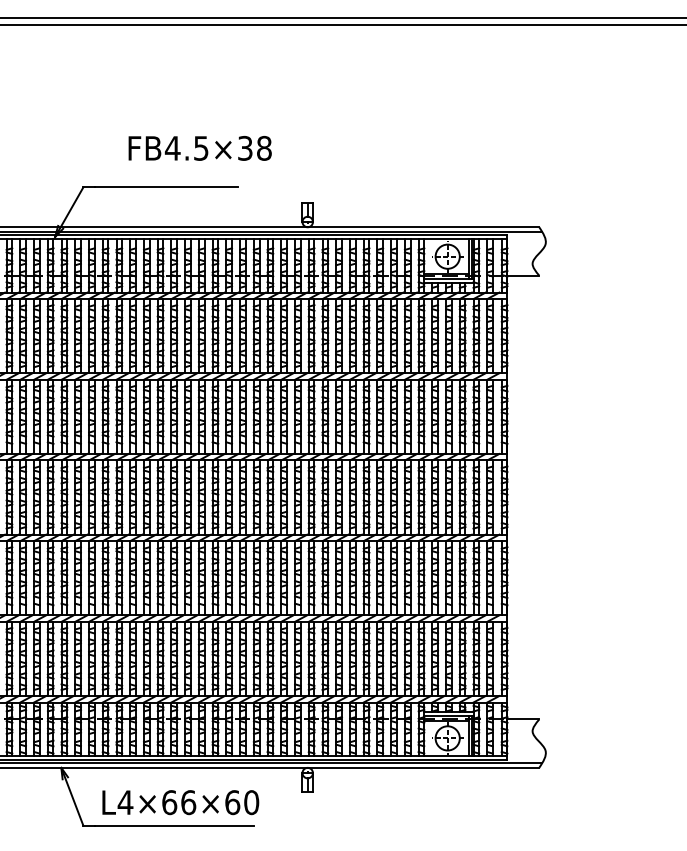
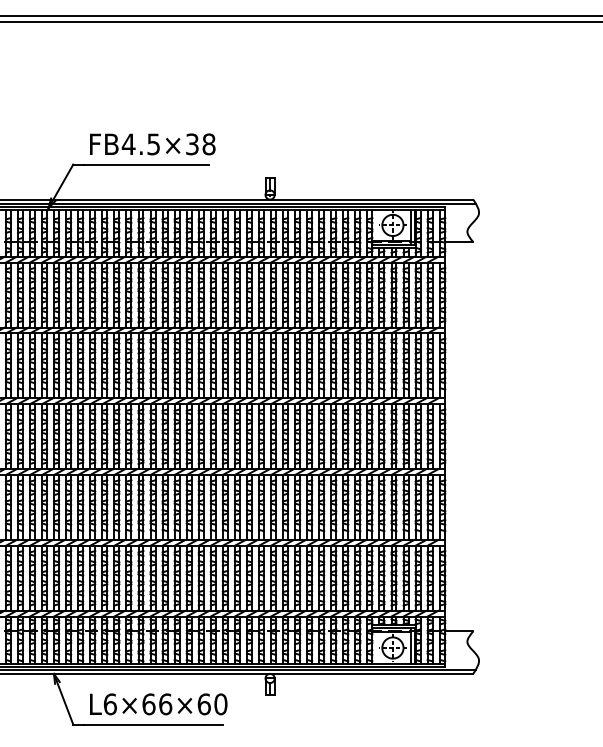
text: (199, 148) -> (152, 144), moved
text: (125, 802) -> (110, 704), L4×66×60 -> L6×66×60

